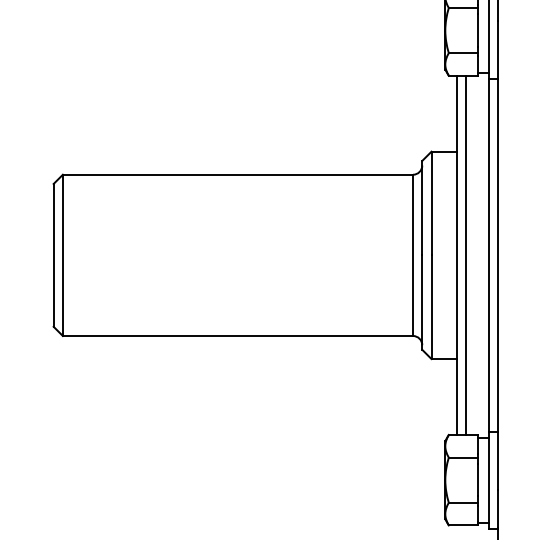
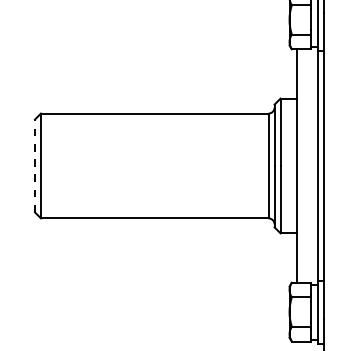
line: (54, 254) -> (35, 165), solid -> dashed
line: (466, 254) -> (303, 165), removed

